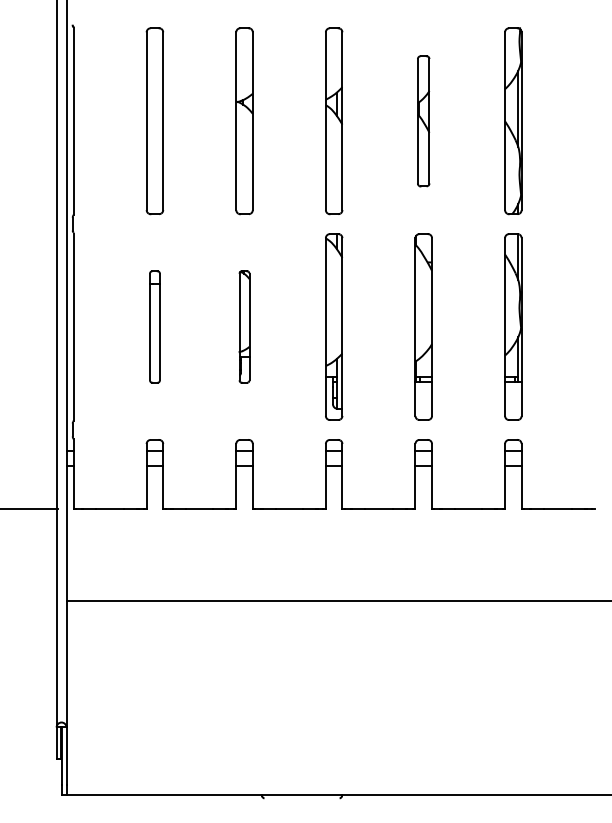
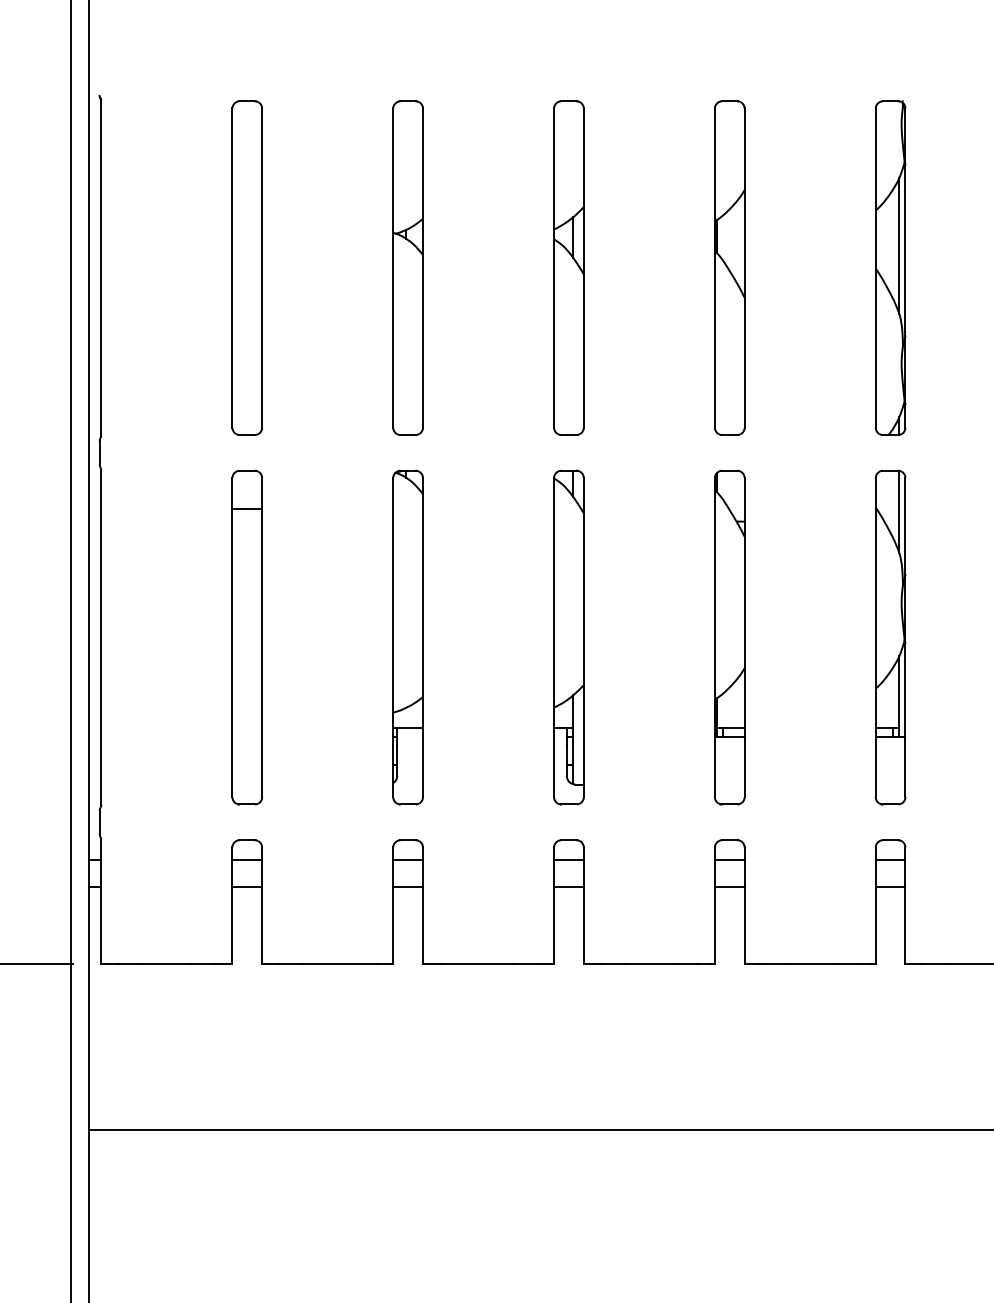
part: (423, 121) -> (729, 268), size x1.43
part: (154, 326) -> (246, 636), size x1.67
part: (244, 326) -> (408, 636), size x1.67

